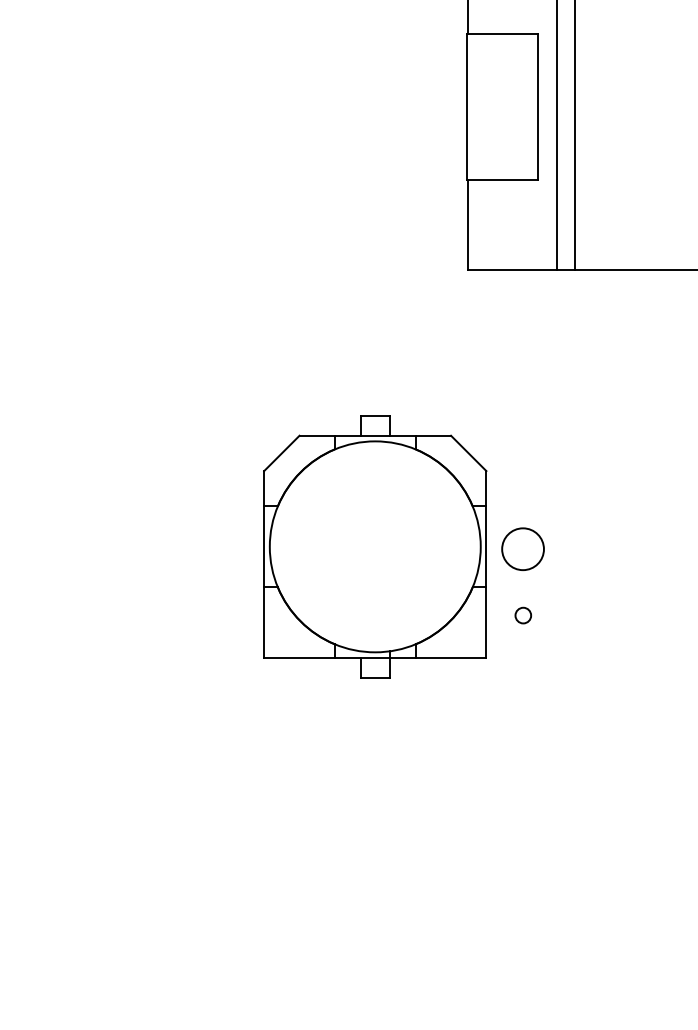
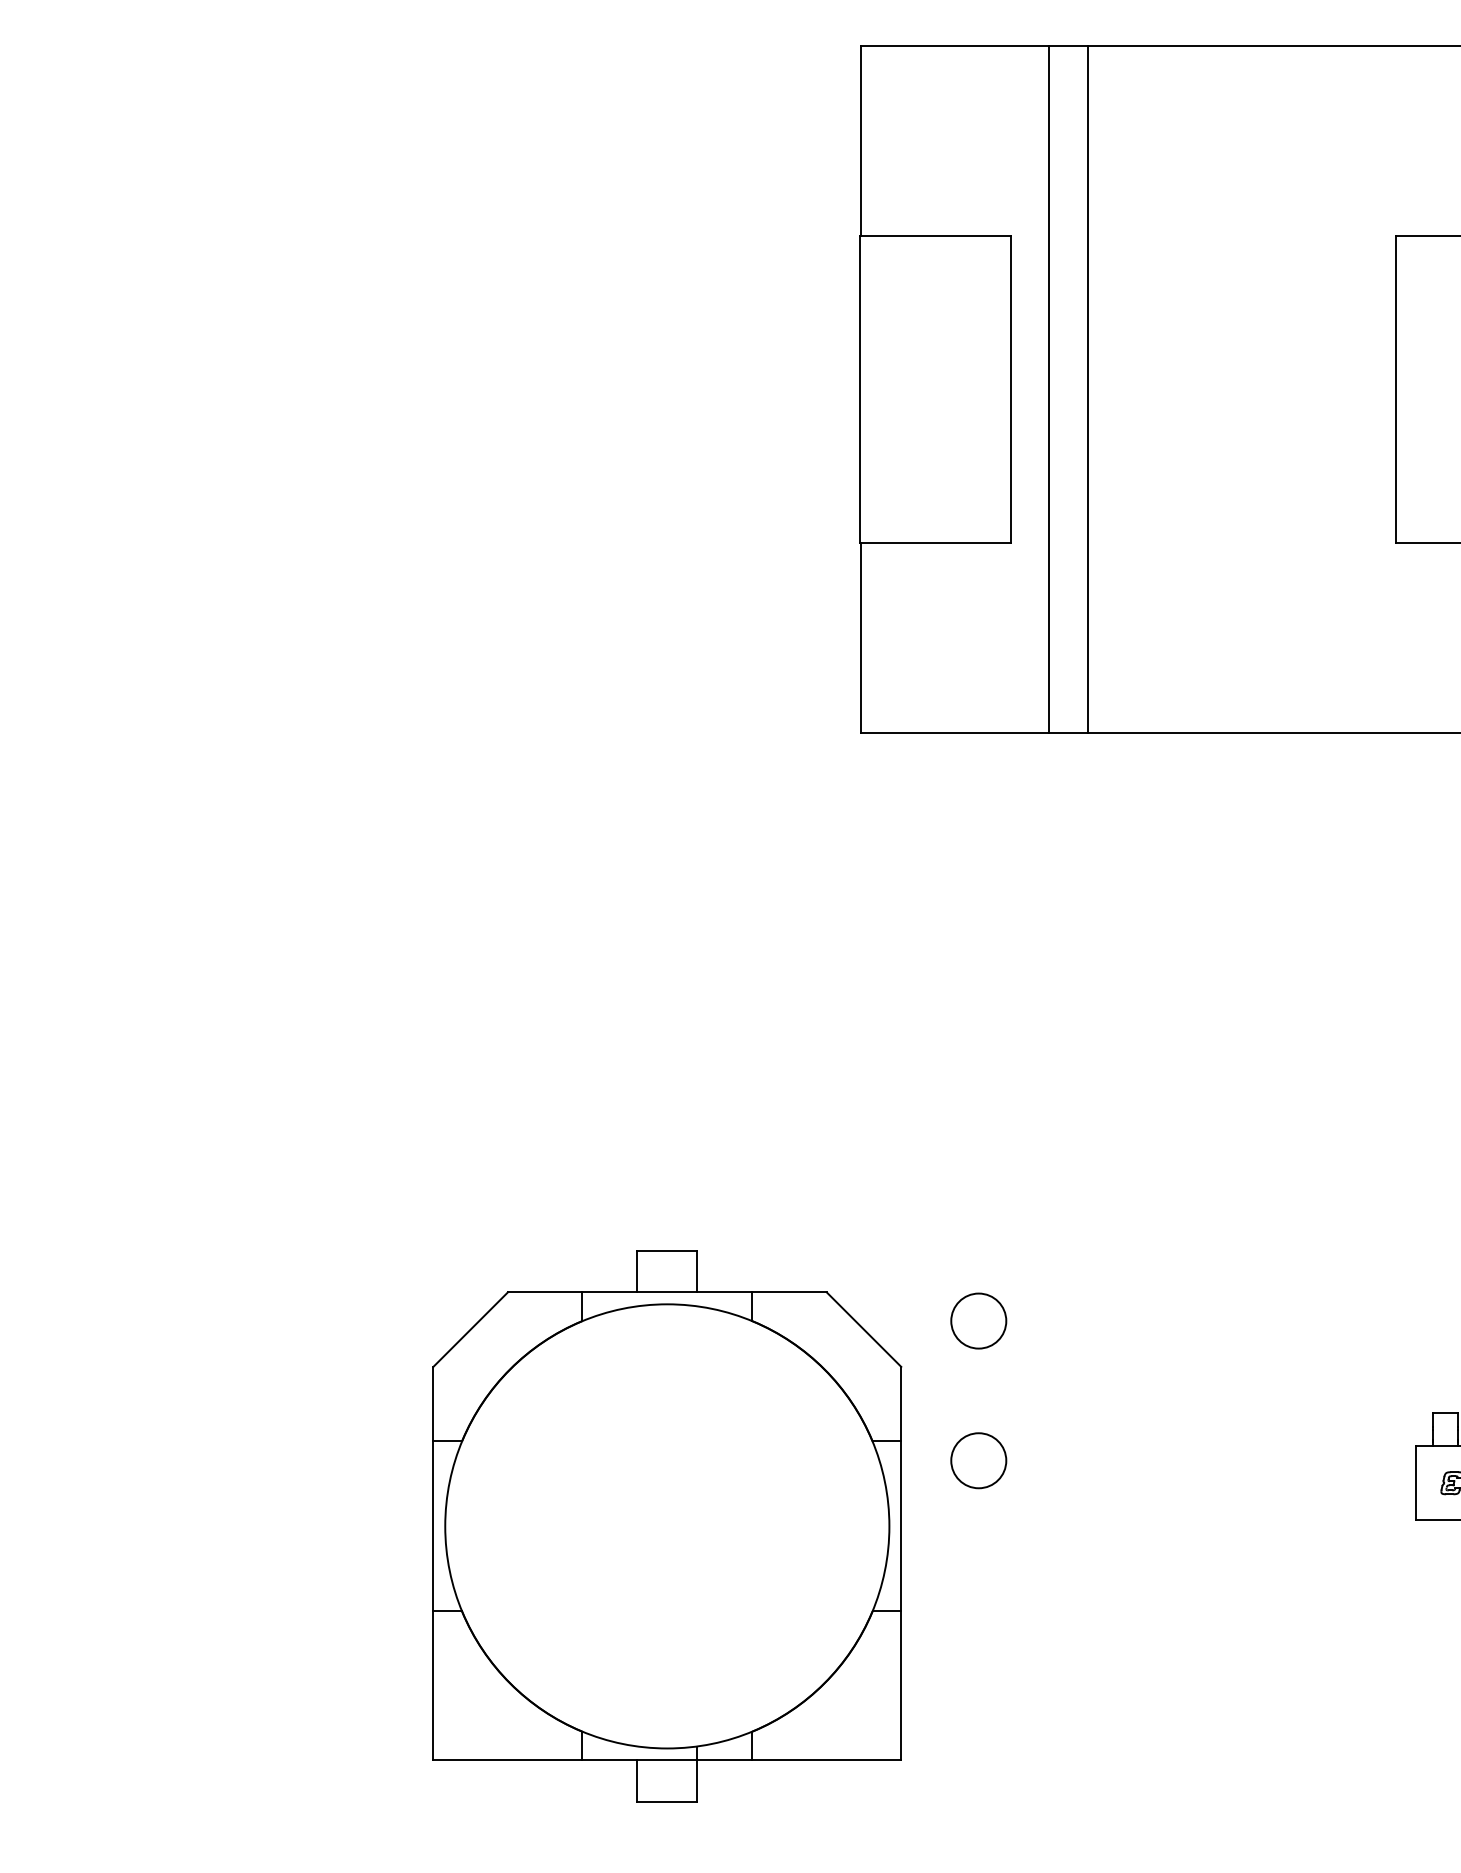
part: (375, 546) -> (667, 1525), moved
circle: (523, 549) -> (979, 1321), size x0.62
circle: (523, 615) -> (979, 1460), size x1.67

